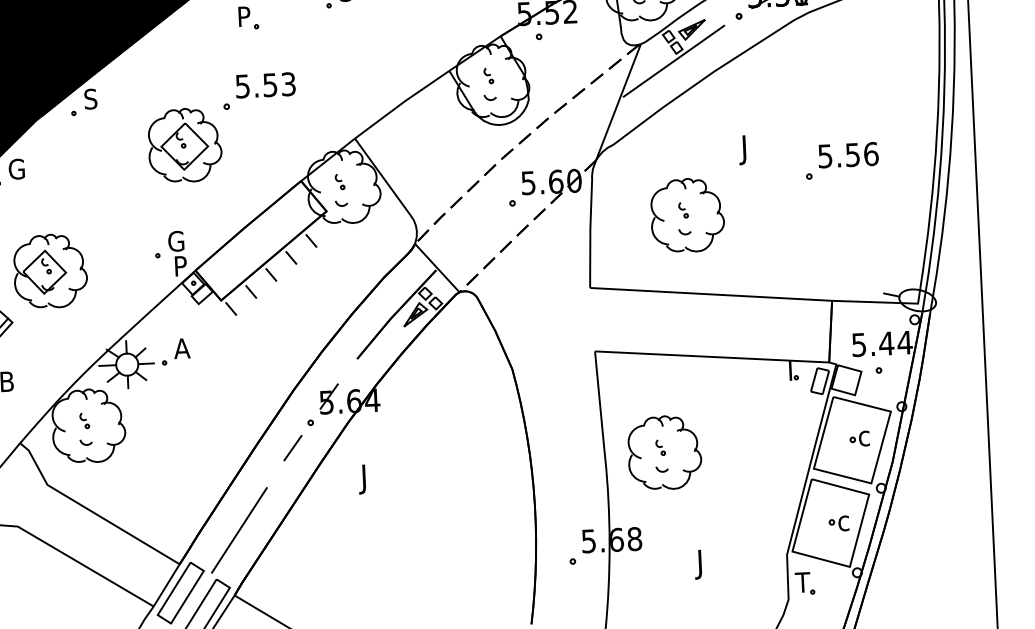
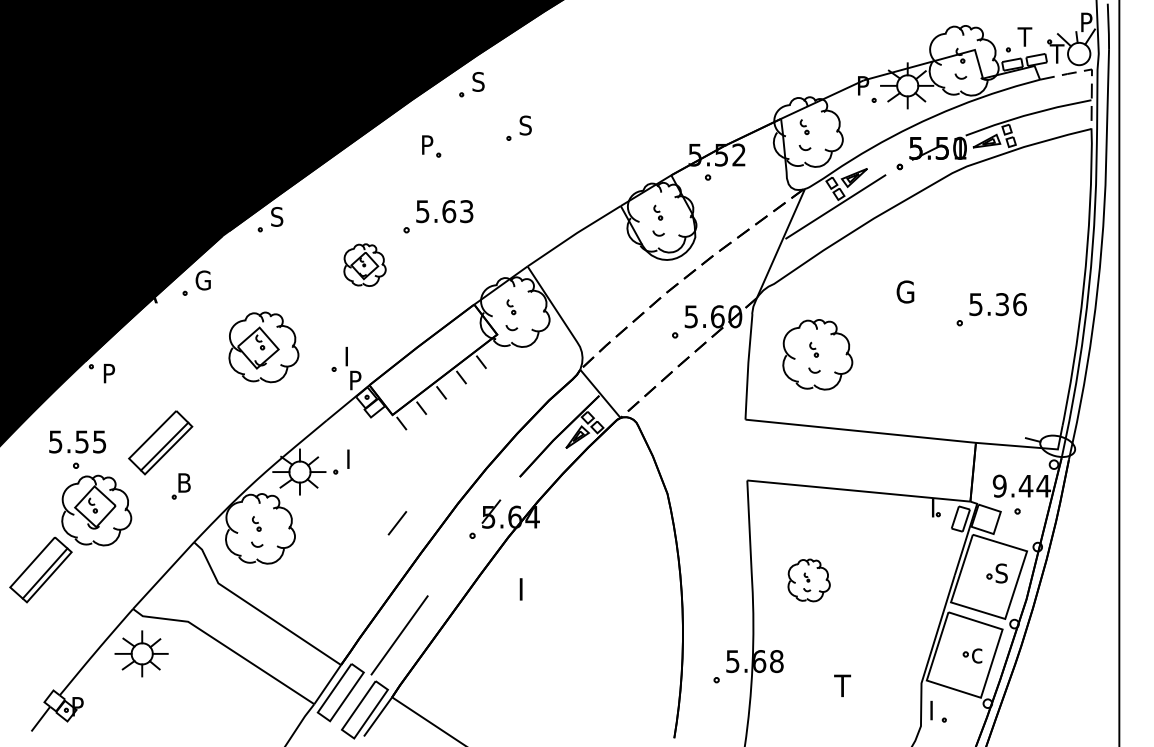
text: (270, 85) -> (449, 211), 5.53 -> 5.63
part: (184, 144) -> (364, 264), size x0.6
text: (749, 149) -> (903, 294), J -> G
text: (853, 154) -> (1002, 304), 5.56 -> 5.36
part: (687, 215) -> (817, 354), moved
text: (175, 241) -> (351, 356), G -> I
part: (50, 271) -> (263, 347), moved
text: (858, 344) -> (999, 485), 5.44 -> 9.44
text: (181, 347) -> (352, 458), A -> I
text: (865, 436) -> (1001, 573), c -> S
line: (293, 448) -> (397, 523), moved
part: (663, 452) -> (808, 580), size x0.6
text: (362, 491) -> (518, 603), J -> I
text: (703, 564) -> (841, 688), J -> T
text: (803, 582) -> (935, 710), T -> I

